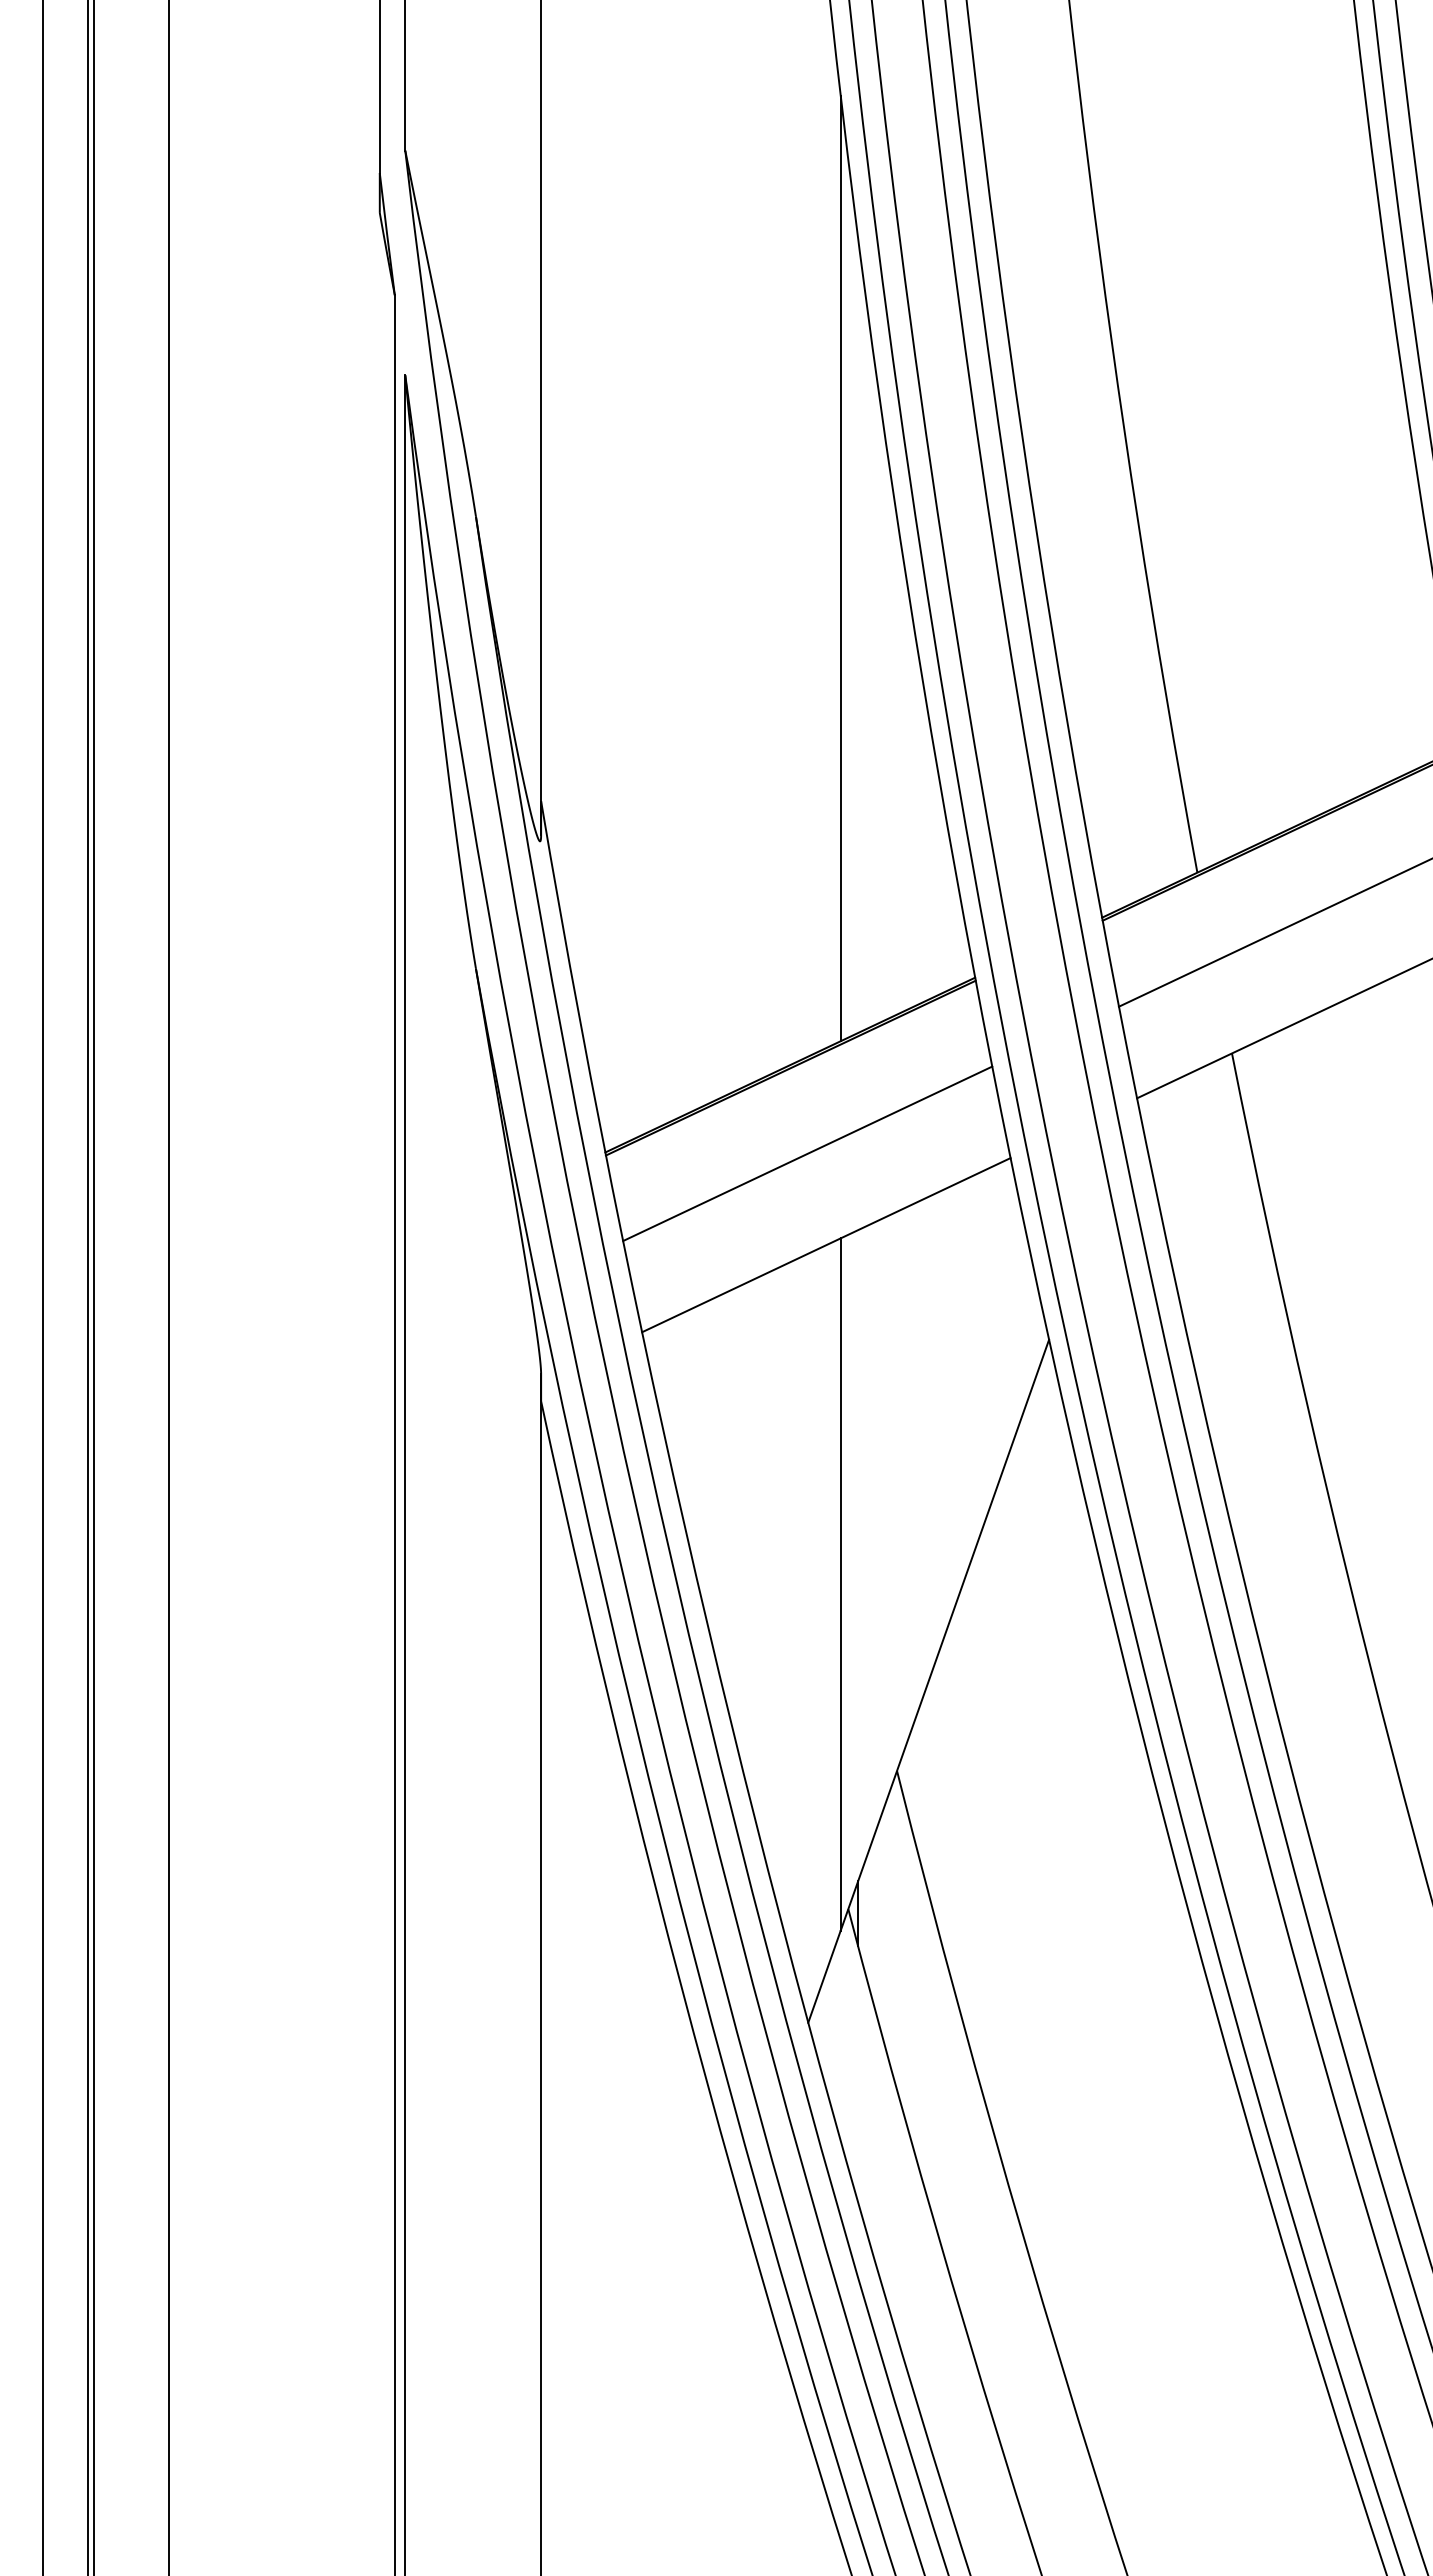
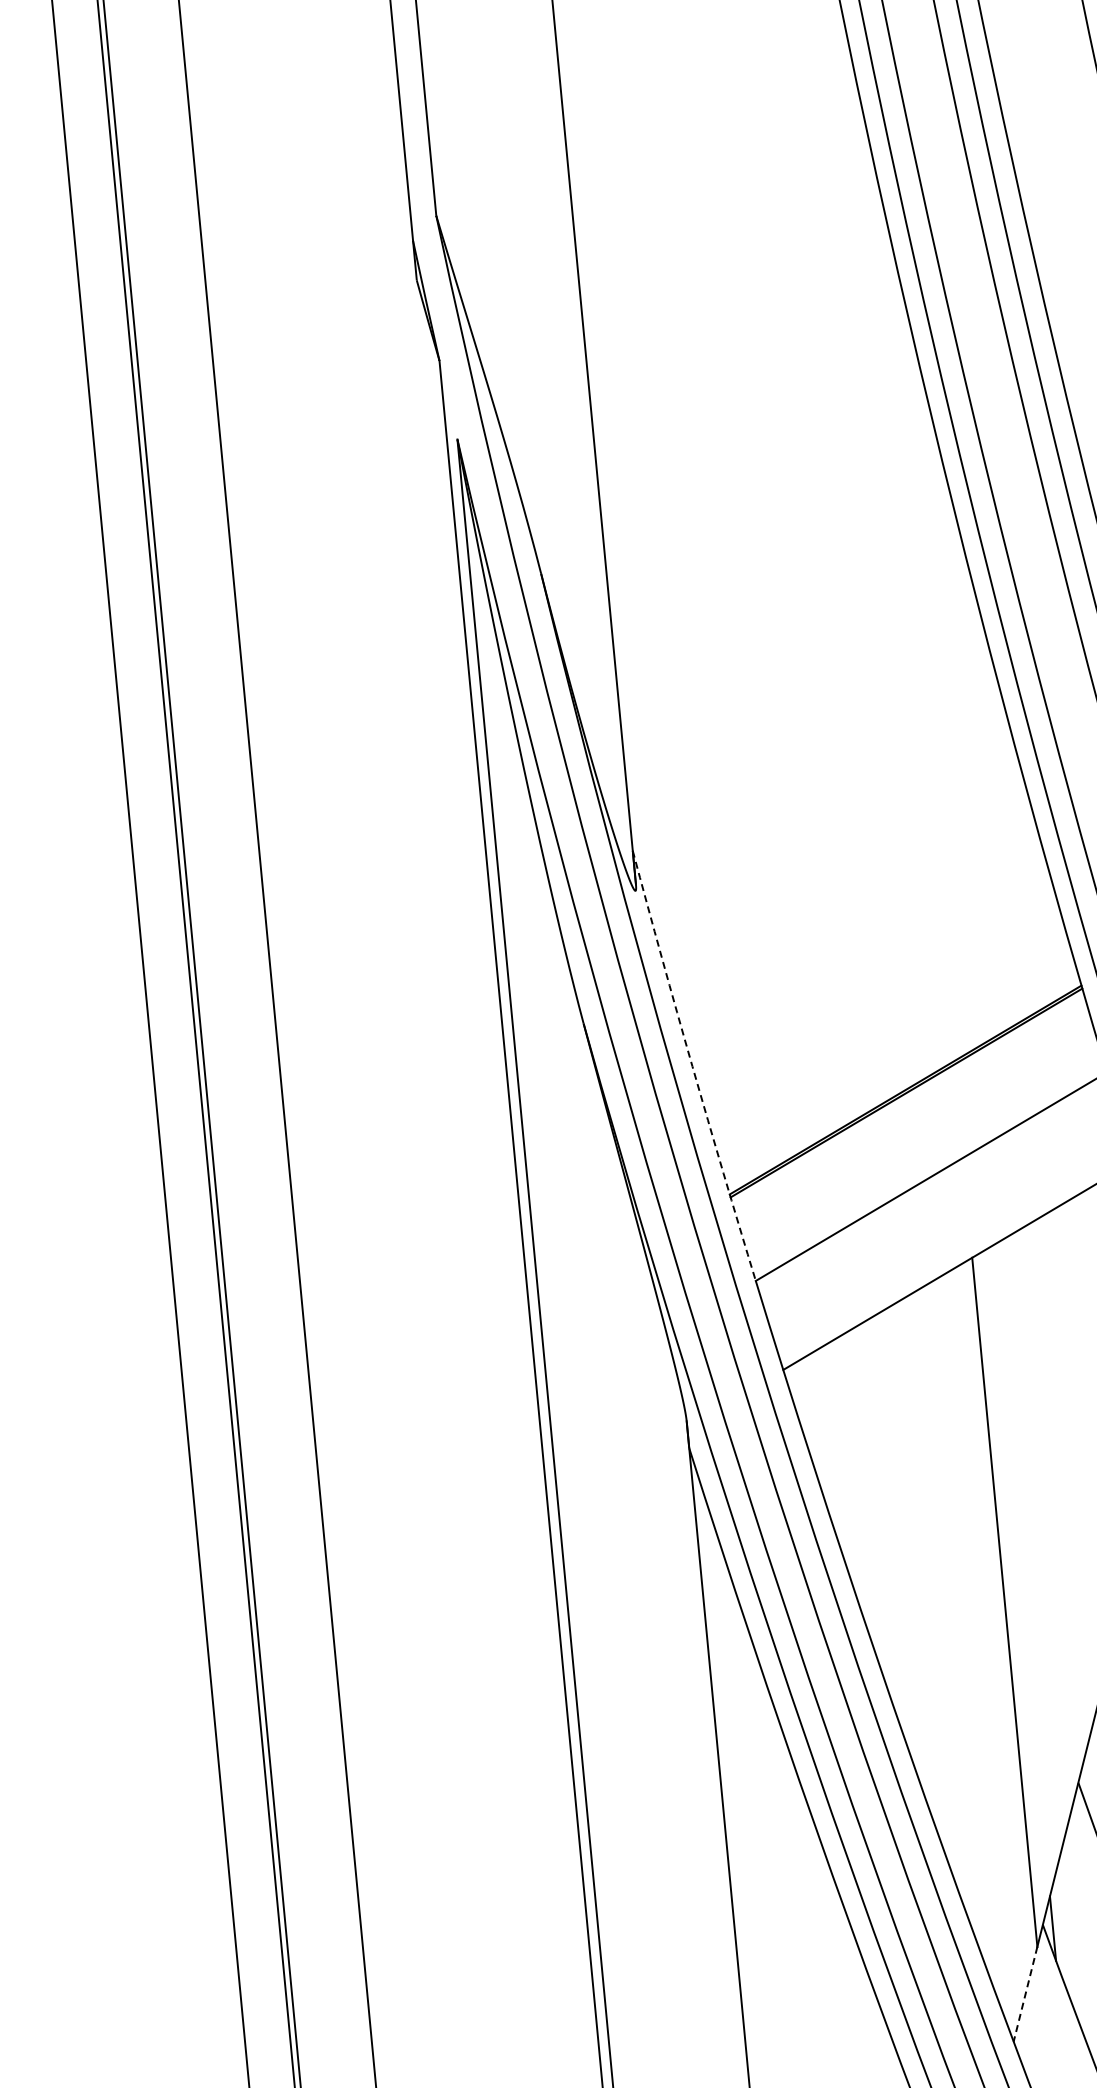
line: (840, 568) -> (908, 590), removed
arc: (580, 1021) -> (692, 1066), solid -> dashed
line: (824, 1976) -> (1025, 1994), solid -> dashed

